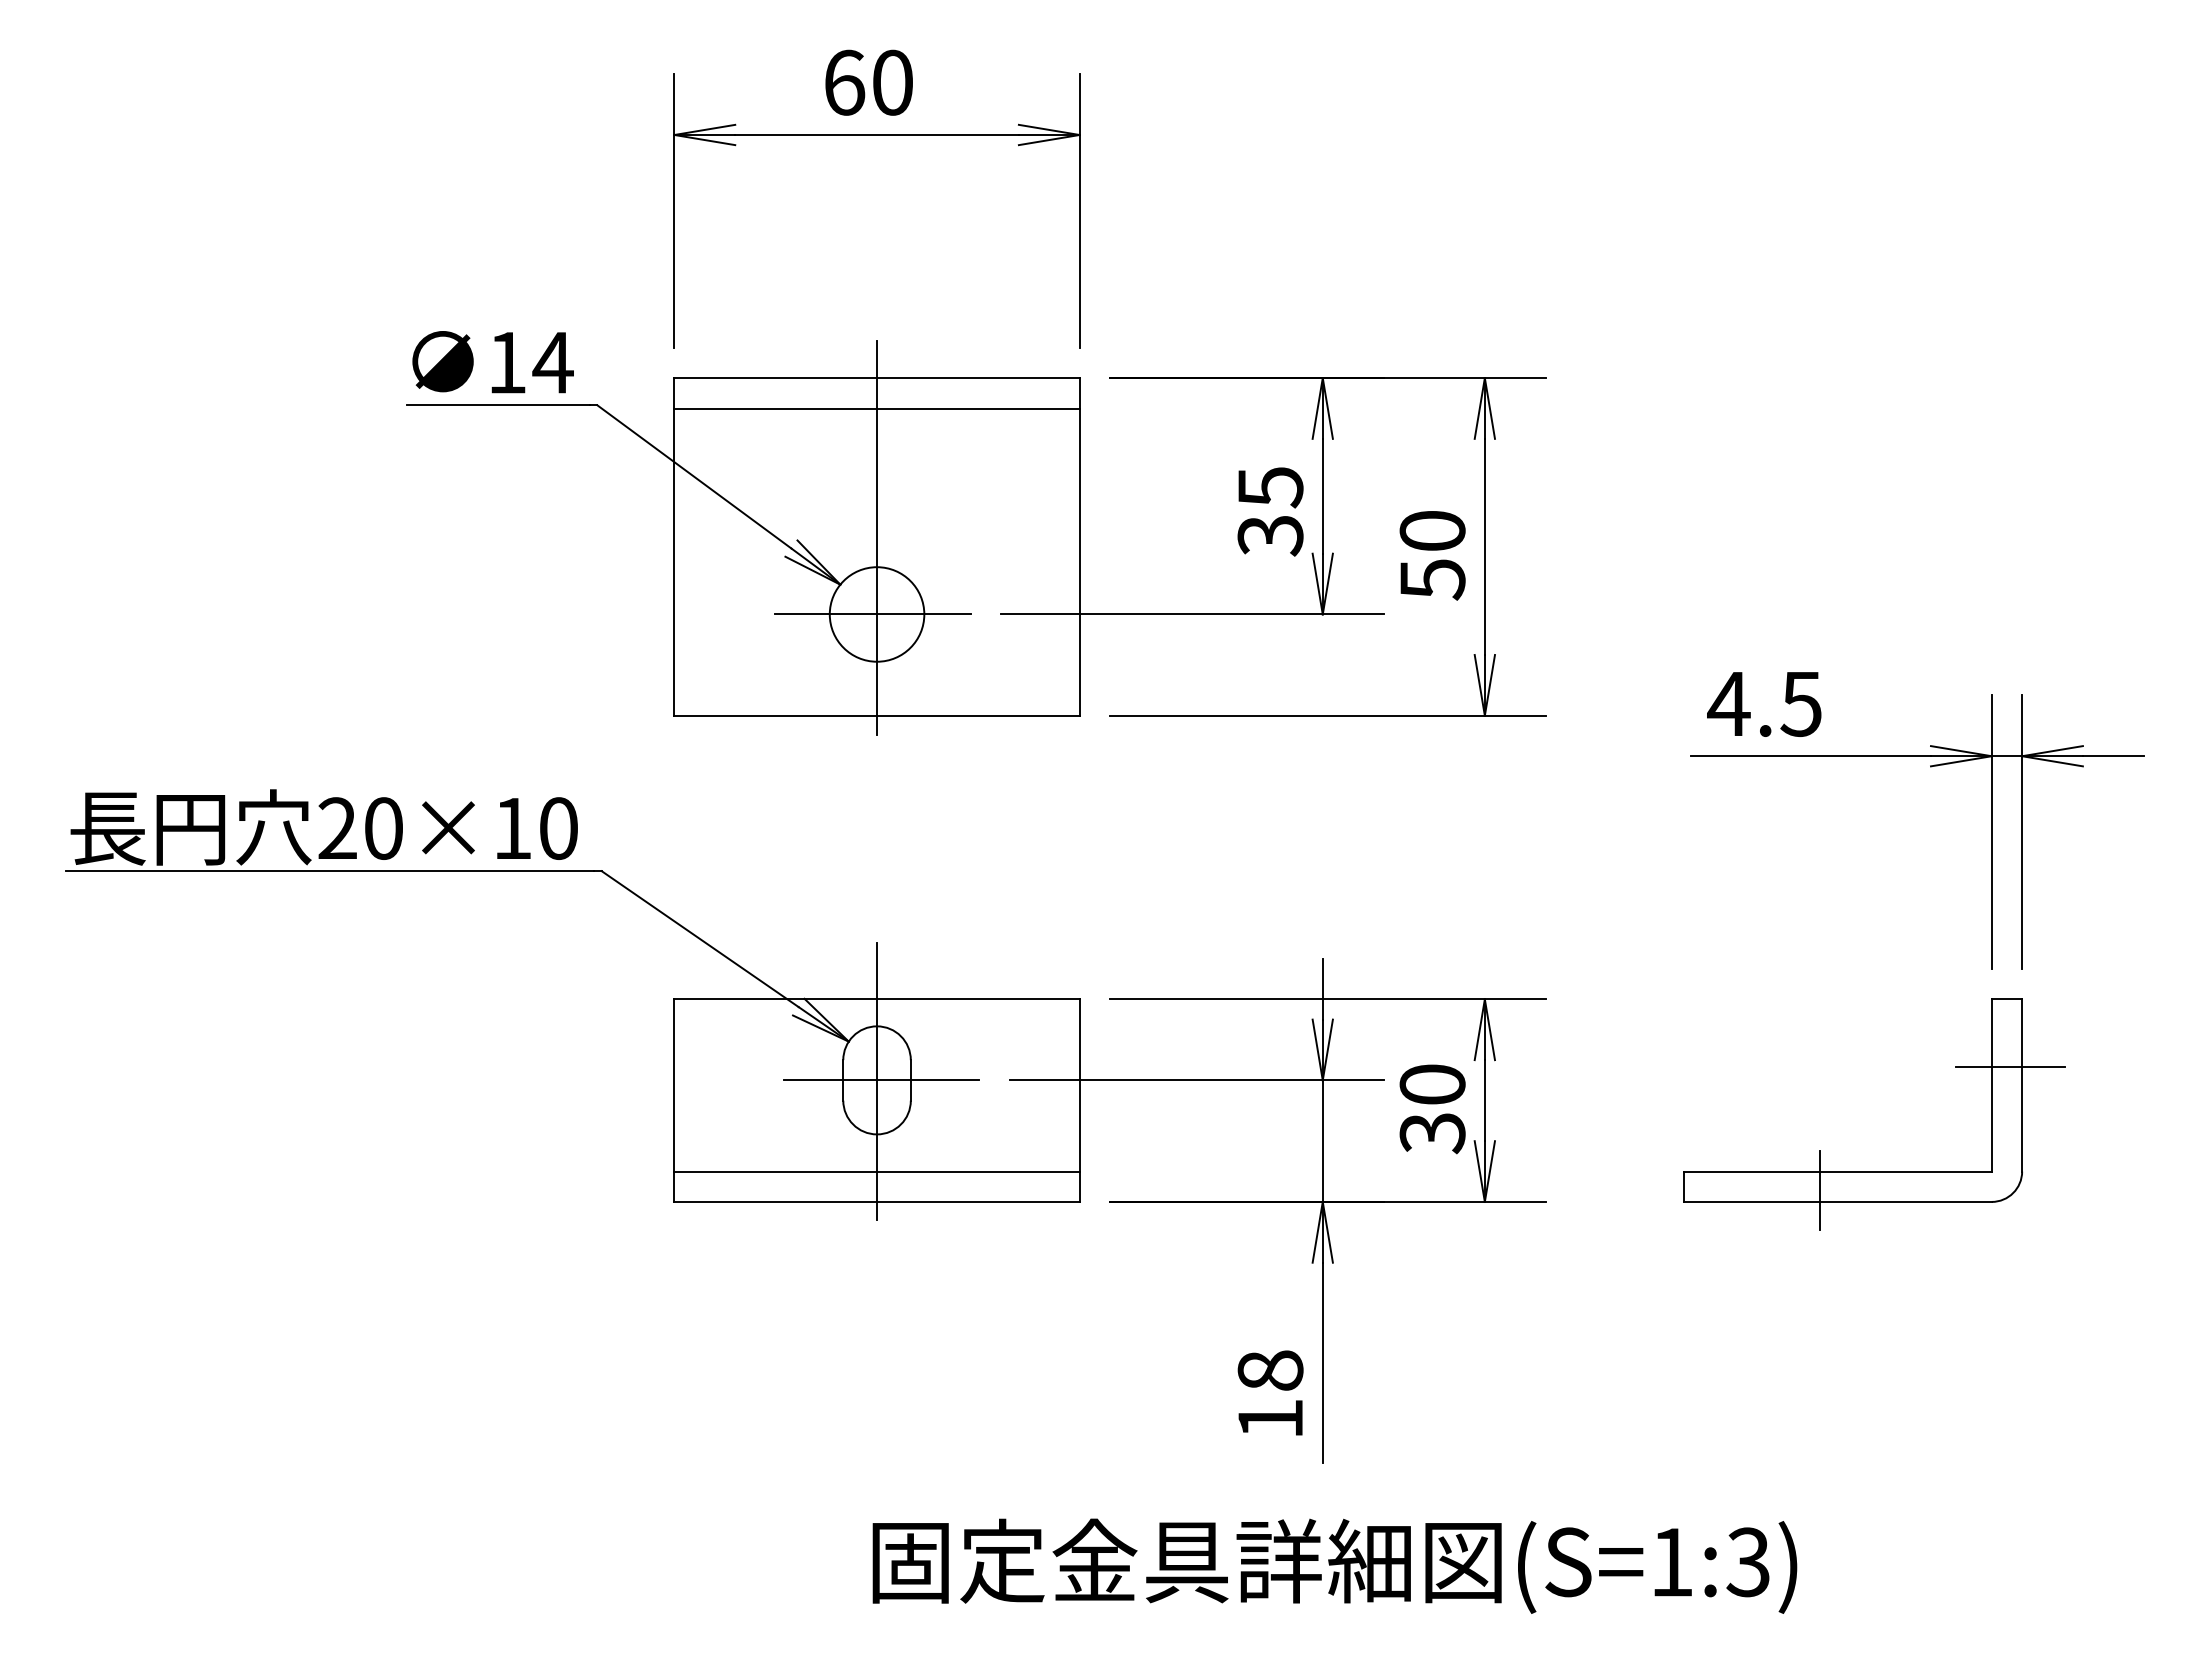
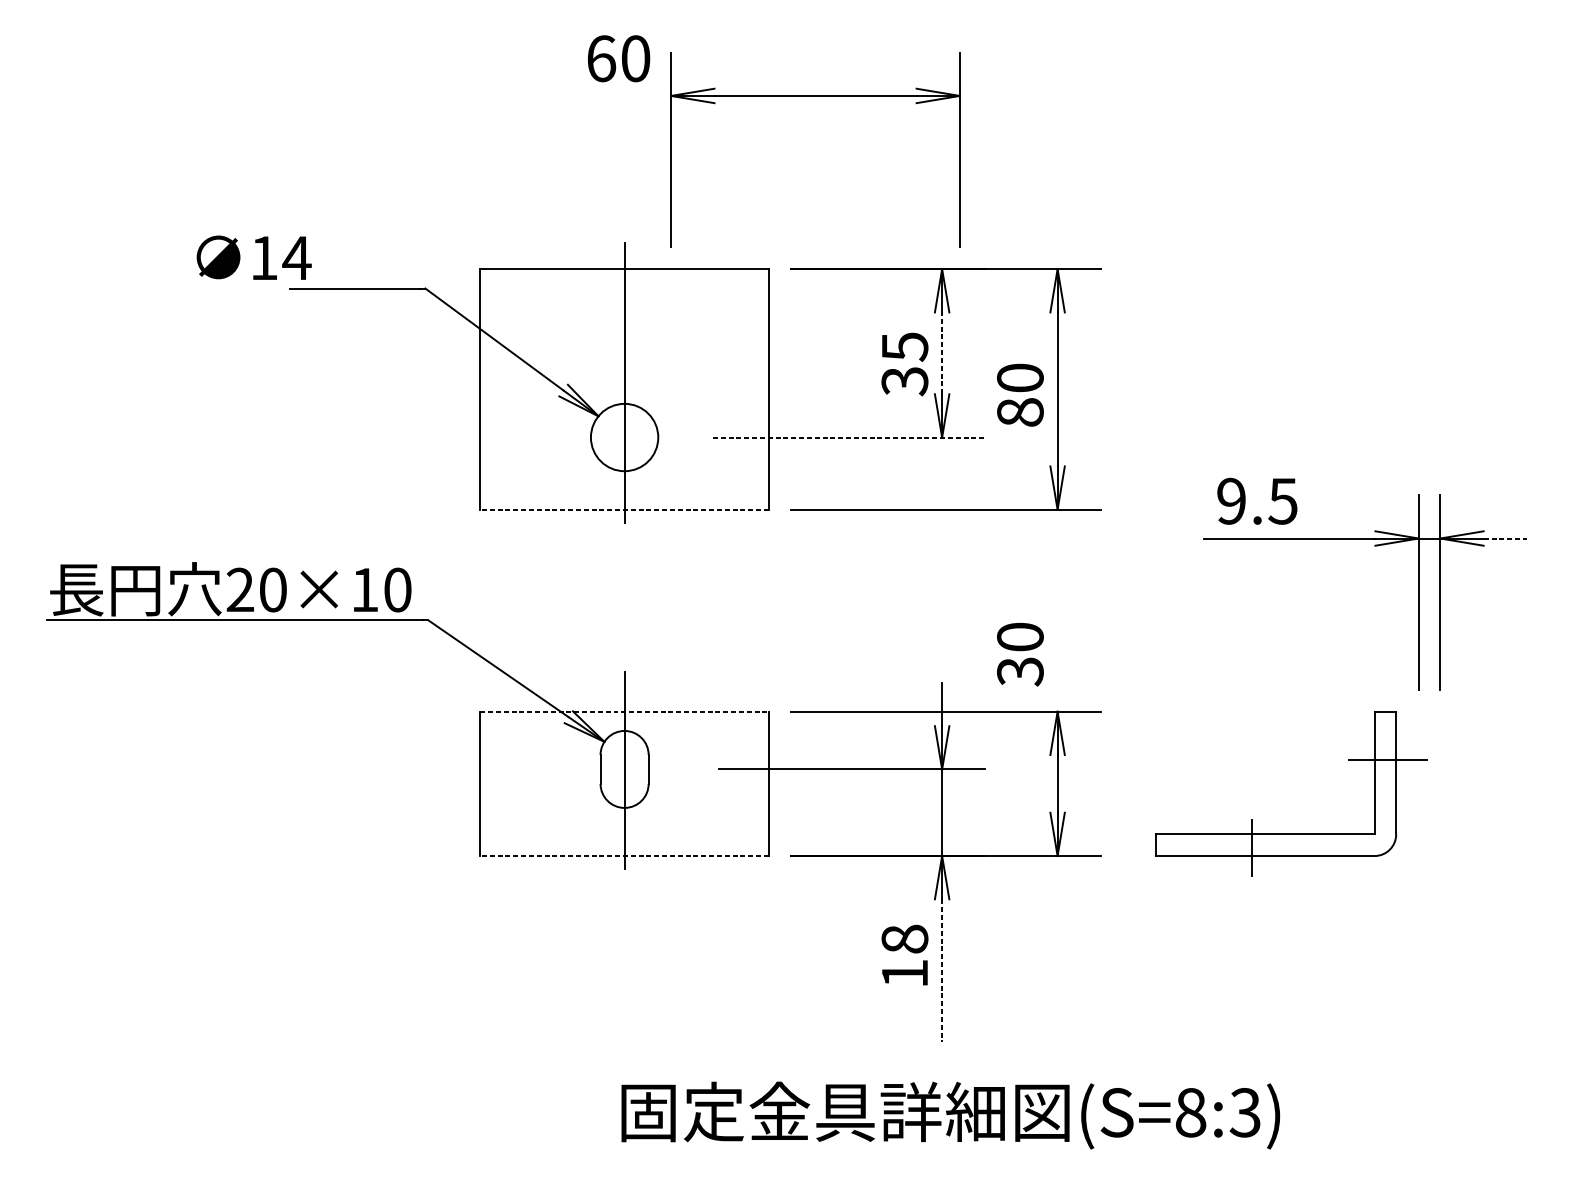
part: (876, 135) -> (815, 96), moved
text: (492, 362) -> (253, 258), moved
line: (876, 408) -> (624, 290), removed
line: (1322, 495) -> (941, 352), solid -> dashed
text: (1432, 579) -> (1020, 412), 50 -> 80
line: (872, 614) -> (621, 437), removed
line: (1192, 614) -> (849, 437), solid -> dashed
text: (1728, 703) -> (1231, 500), 4.5 -> 9.5
line: (877, 715) -> (624, 509), solid -> dashed
line: (2113, 756) -> (1505, 538), solid -> dashed
line: (877, 999) -> (624, 711), solid -> dashed
line: (881, 1080) -> (627, 769), removed
text: (1432, 1109) -> (1020, 654), moved
line: (876, 1171) -> (624, 834), removed
part: (1874, 1171) -> (1291, 834), moved
line: (877, 1201) -> (624, 855), solid -> dashed
line: (1322, 1363) -> (941, 971), solid -> dashed
text: (1270, 1392) -> (904, 954), moved
text: (1672, 1562) -> (1191, 1112), (S=1:3) -> (S=8:3)

